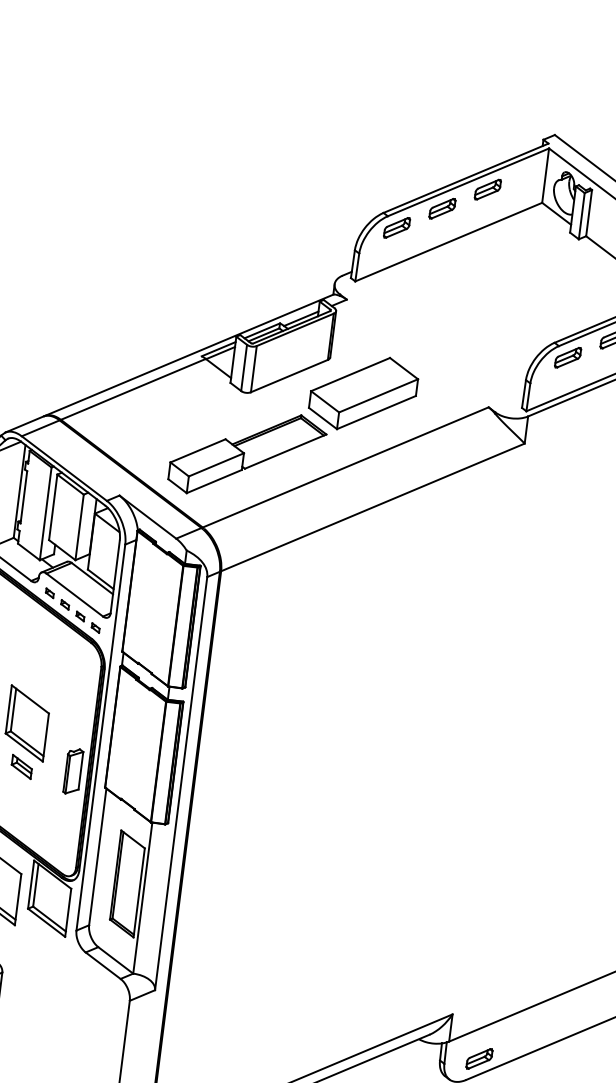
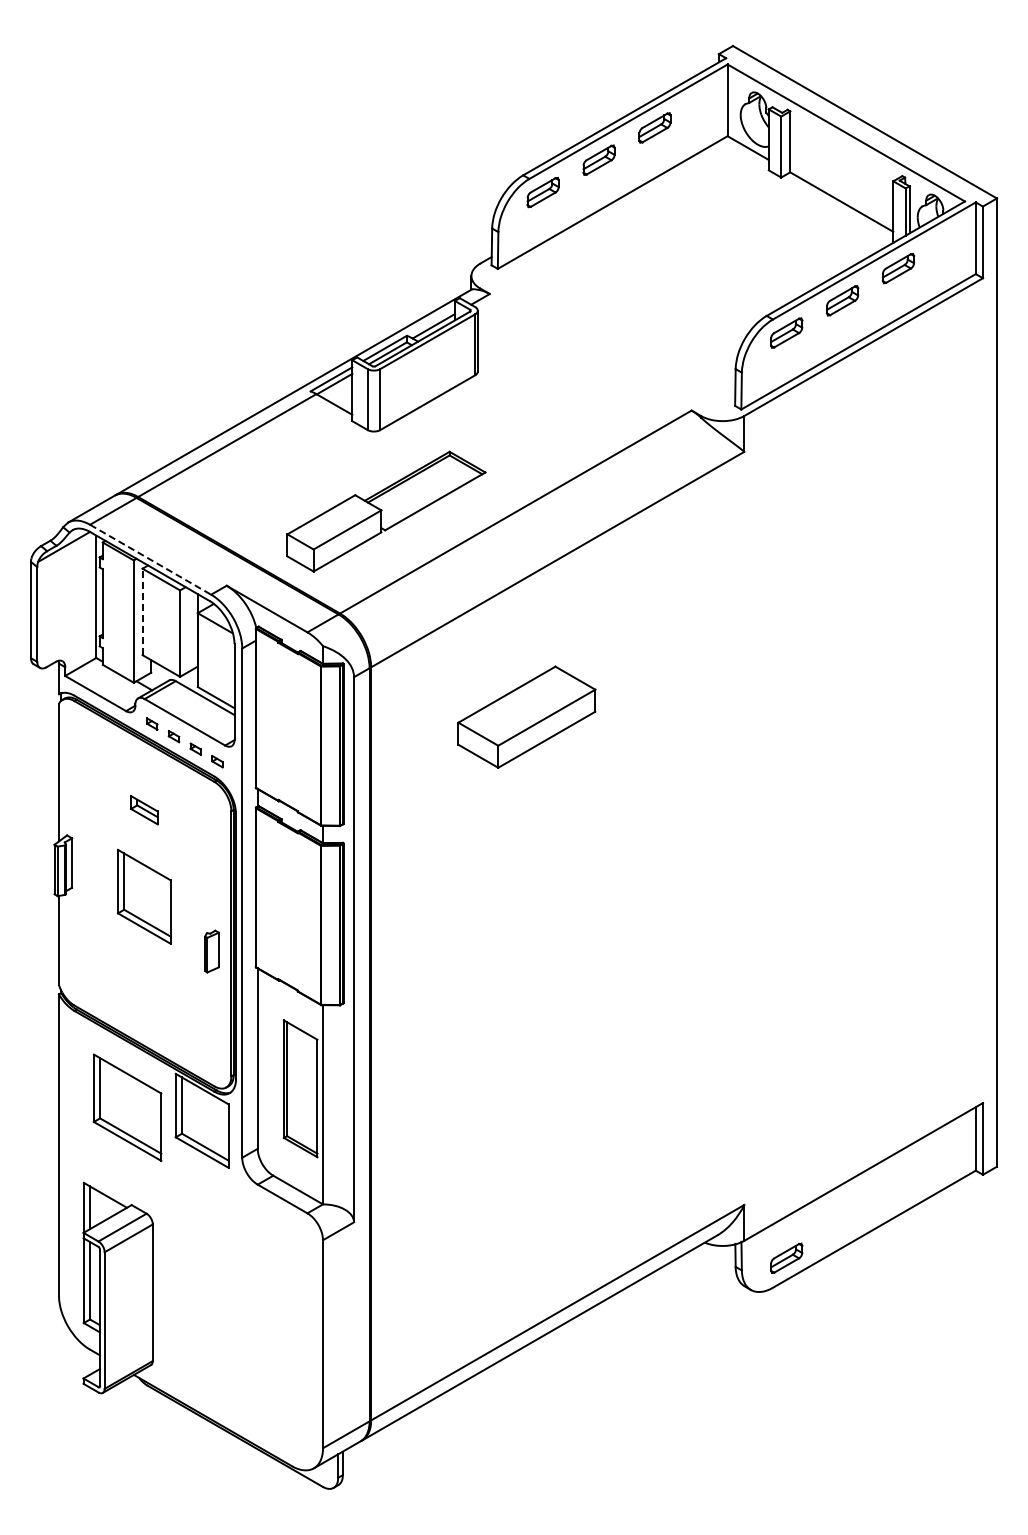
part: (363, 392) -> (526, 716), moved
line: (64, 468) -> (150, 559), solid -> dashed
line: (53, 507) -> (142, 611), solid -> dashed
part: (21, 767) -> (144, 810), moved
part: (72, 771) -> (211, 951), size x0.7

